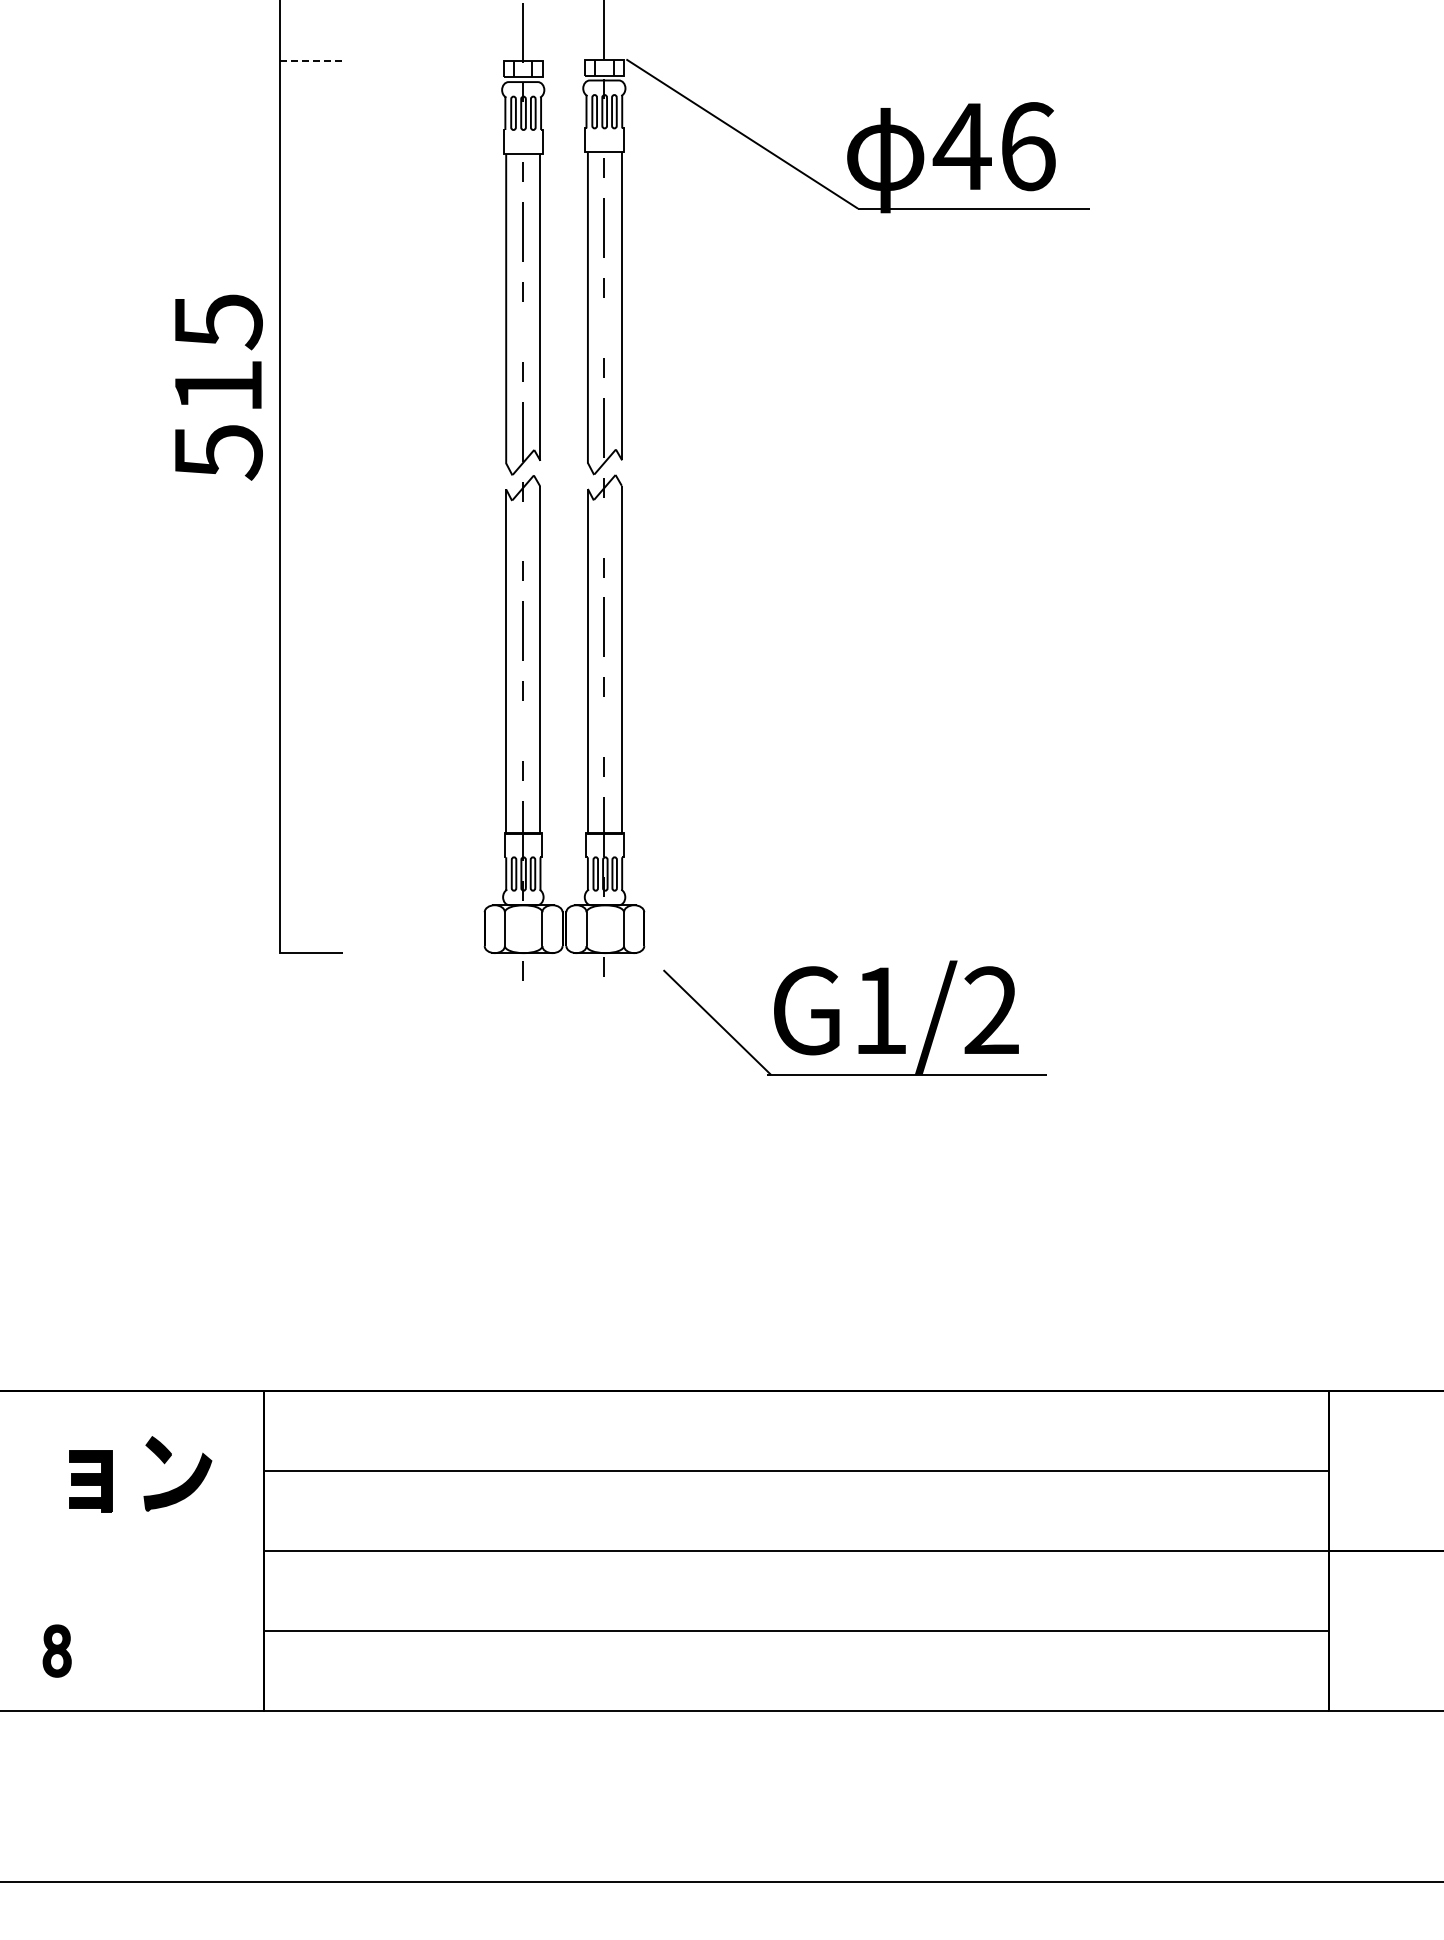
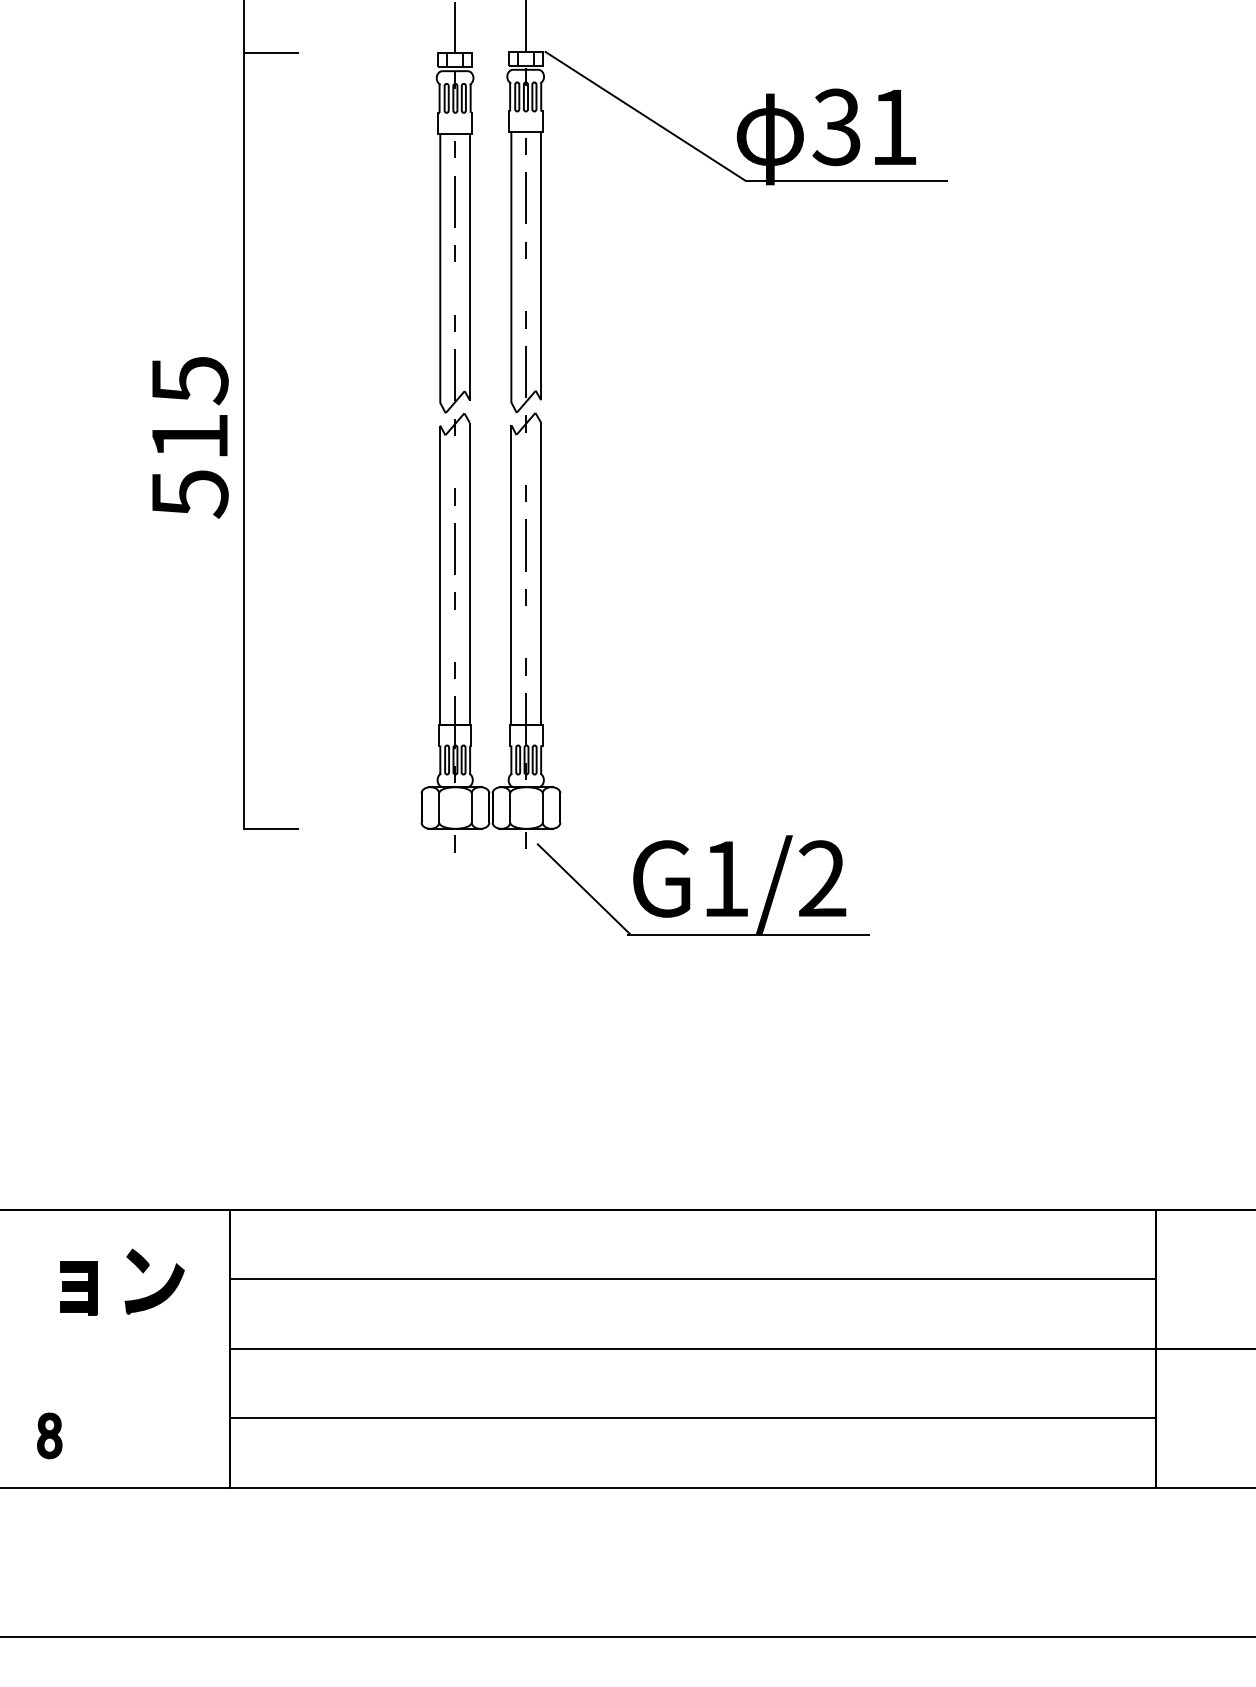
line: (312, 61) -> (271, 53), dashed -> solid
text: (993, 146) -> (864, 127), 46 -> 31
text: (218, 387) -> (190, 437), moved
part: (839, 1017) -> (690, 884), moved

